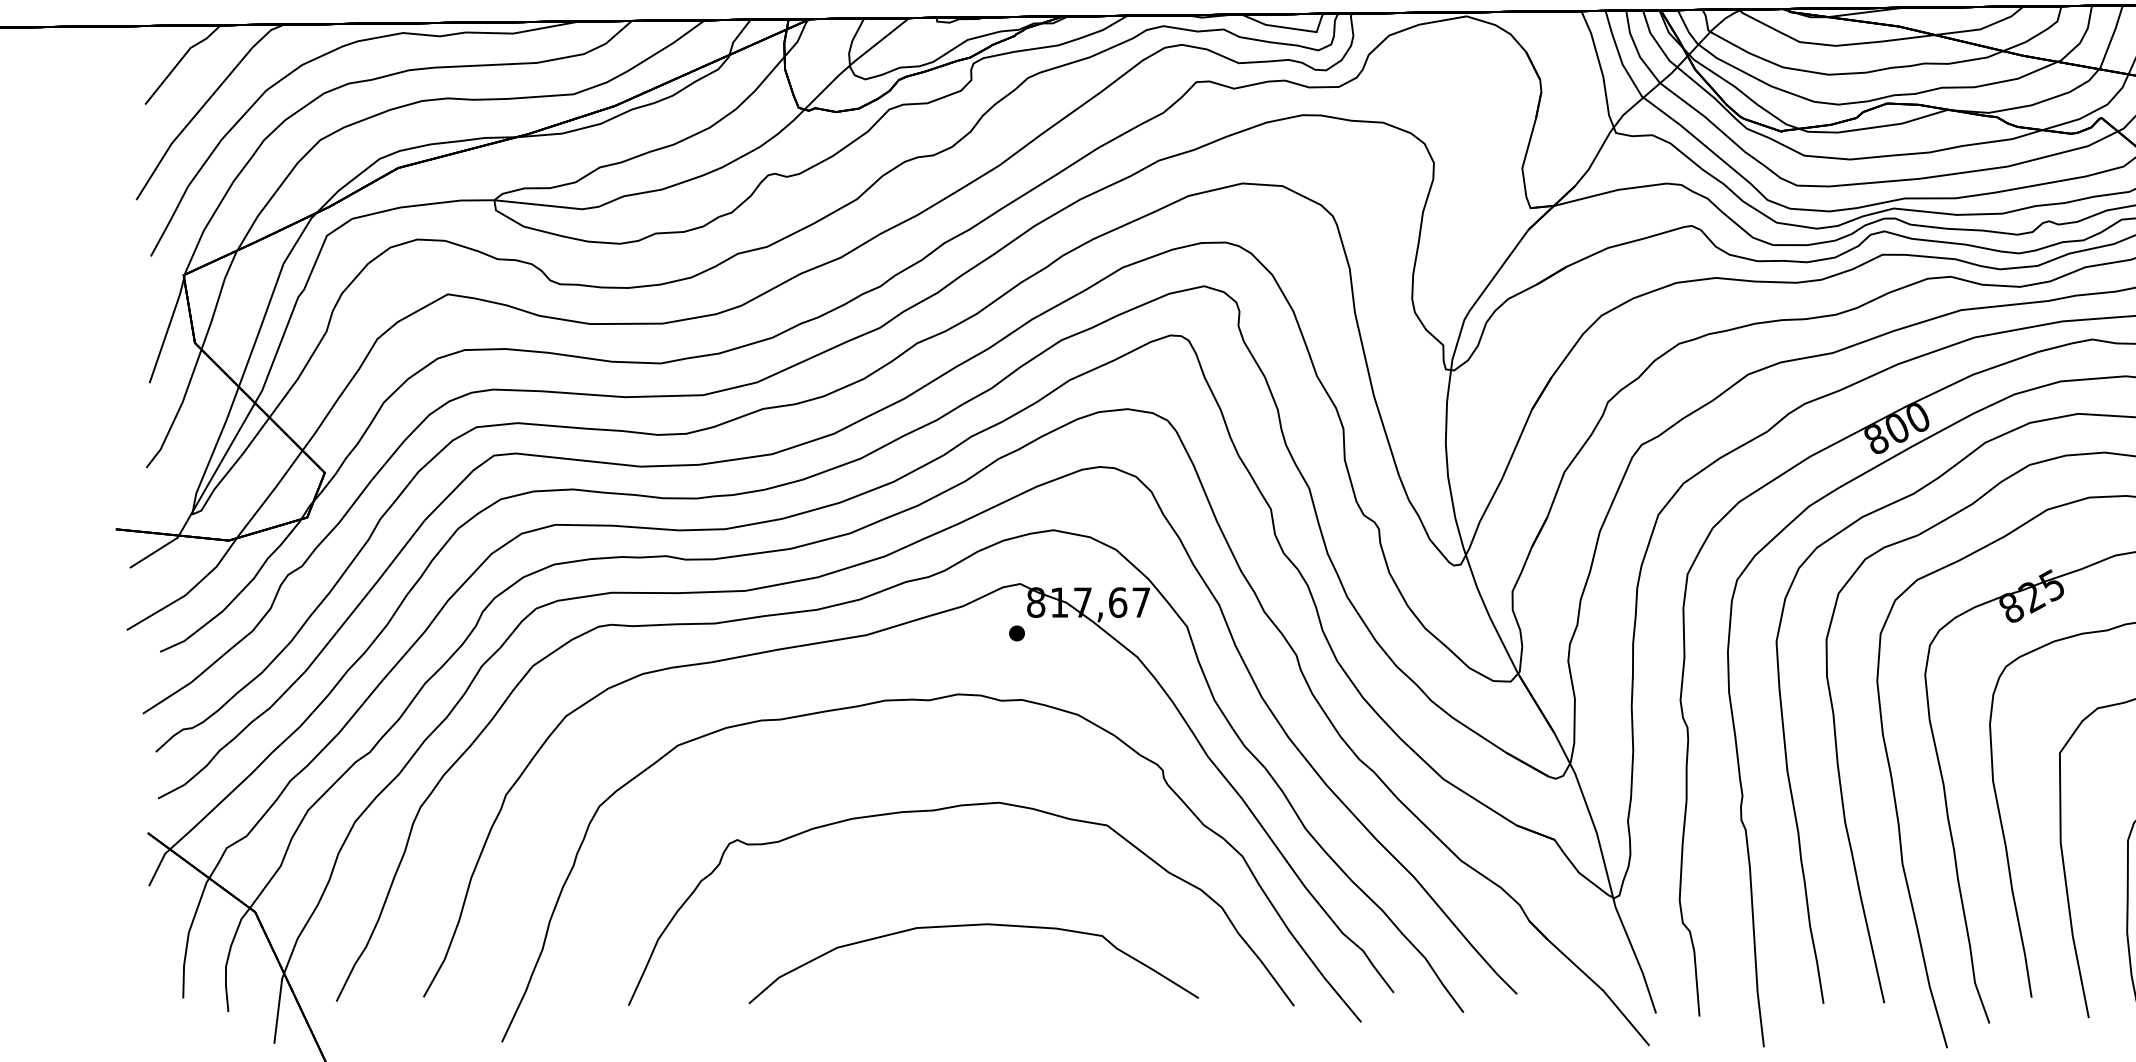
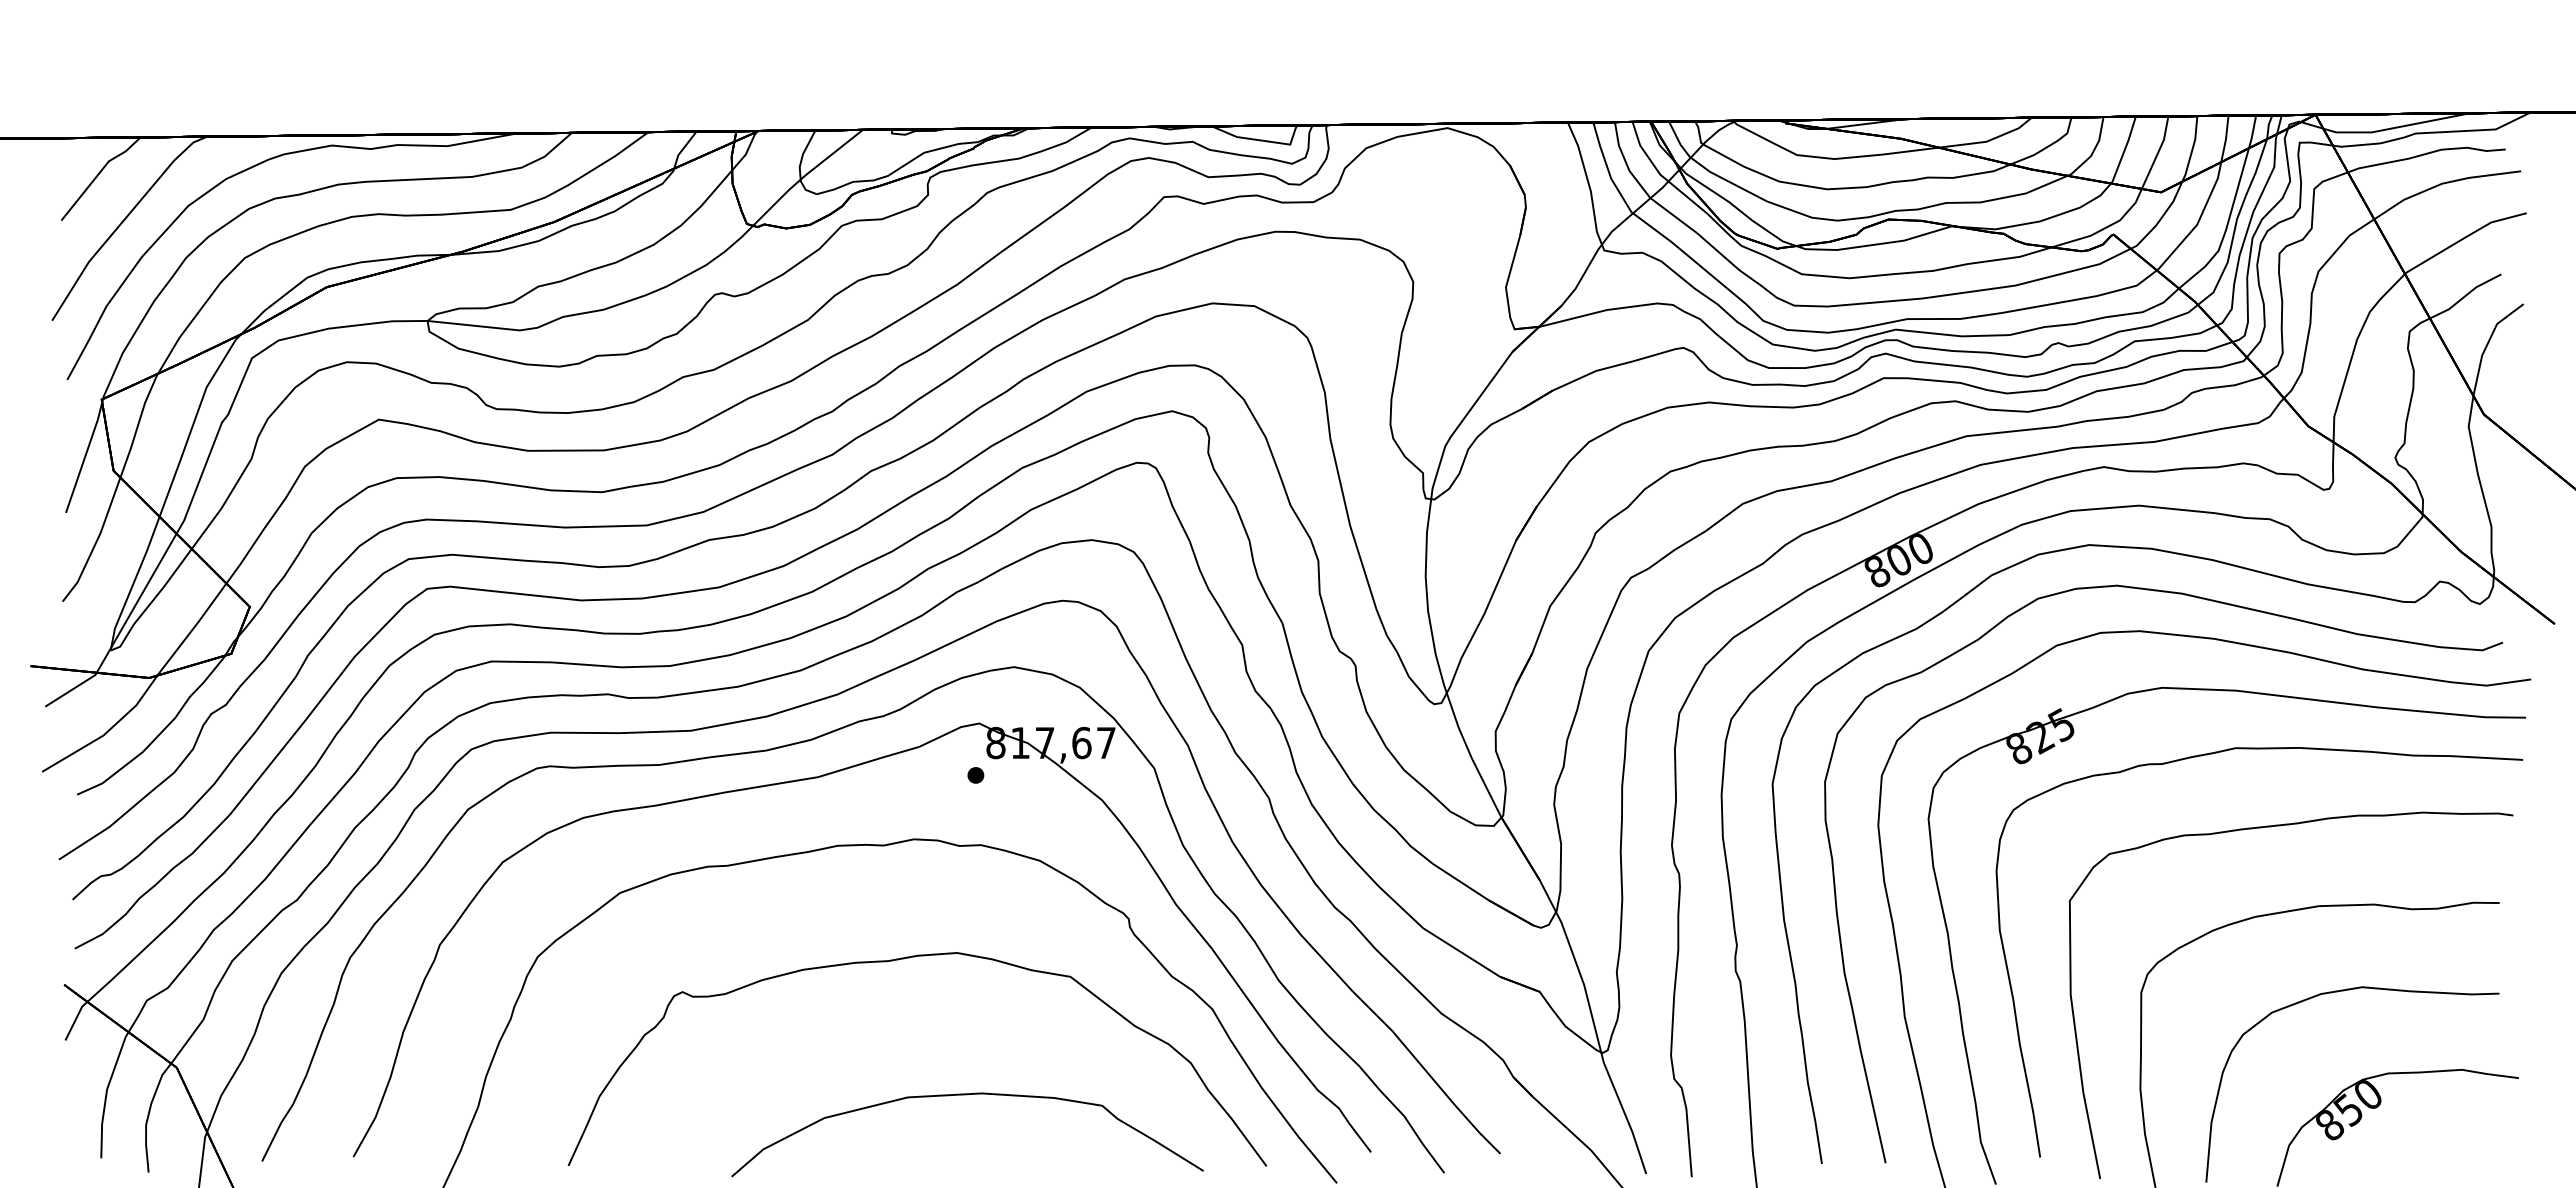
part: (973, 926) -> (967, 1095), moved

